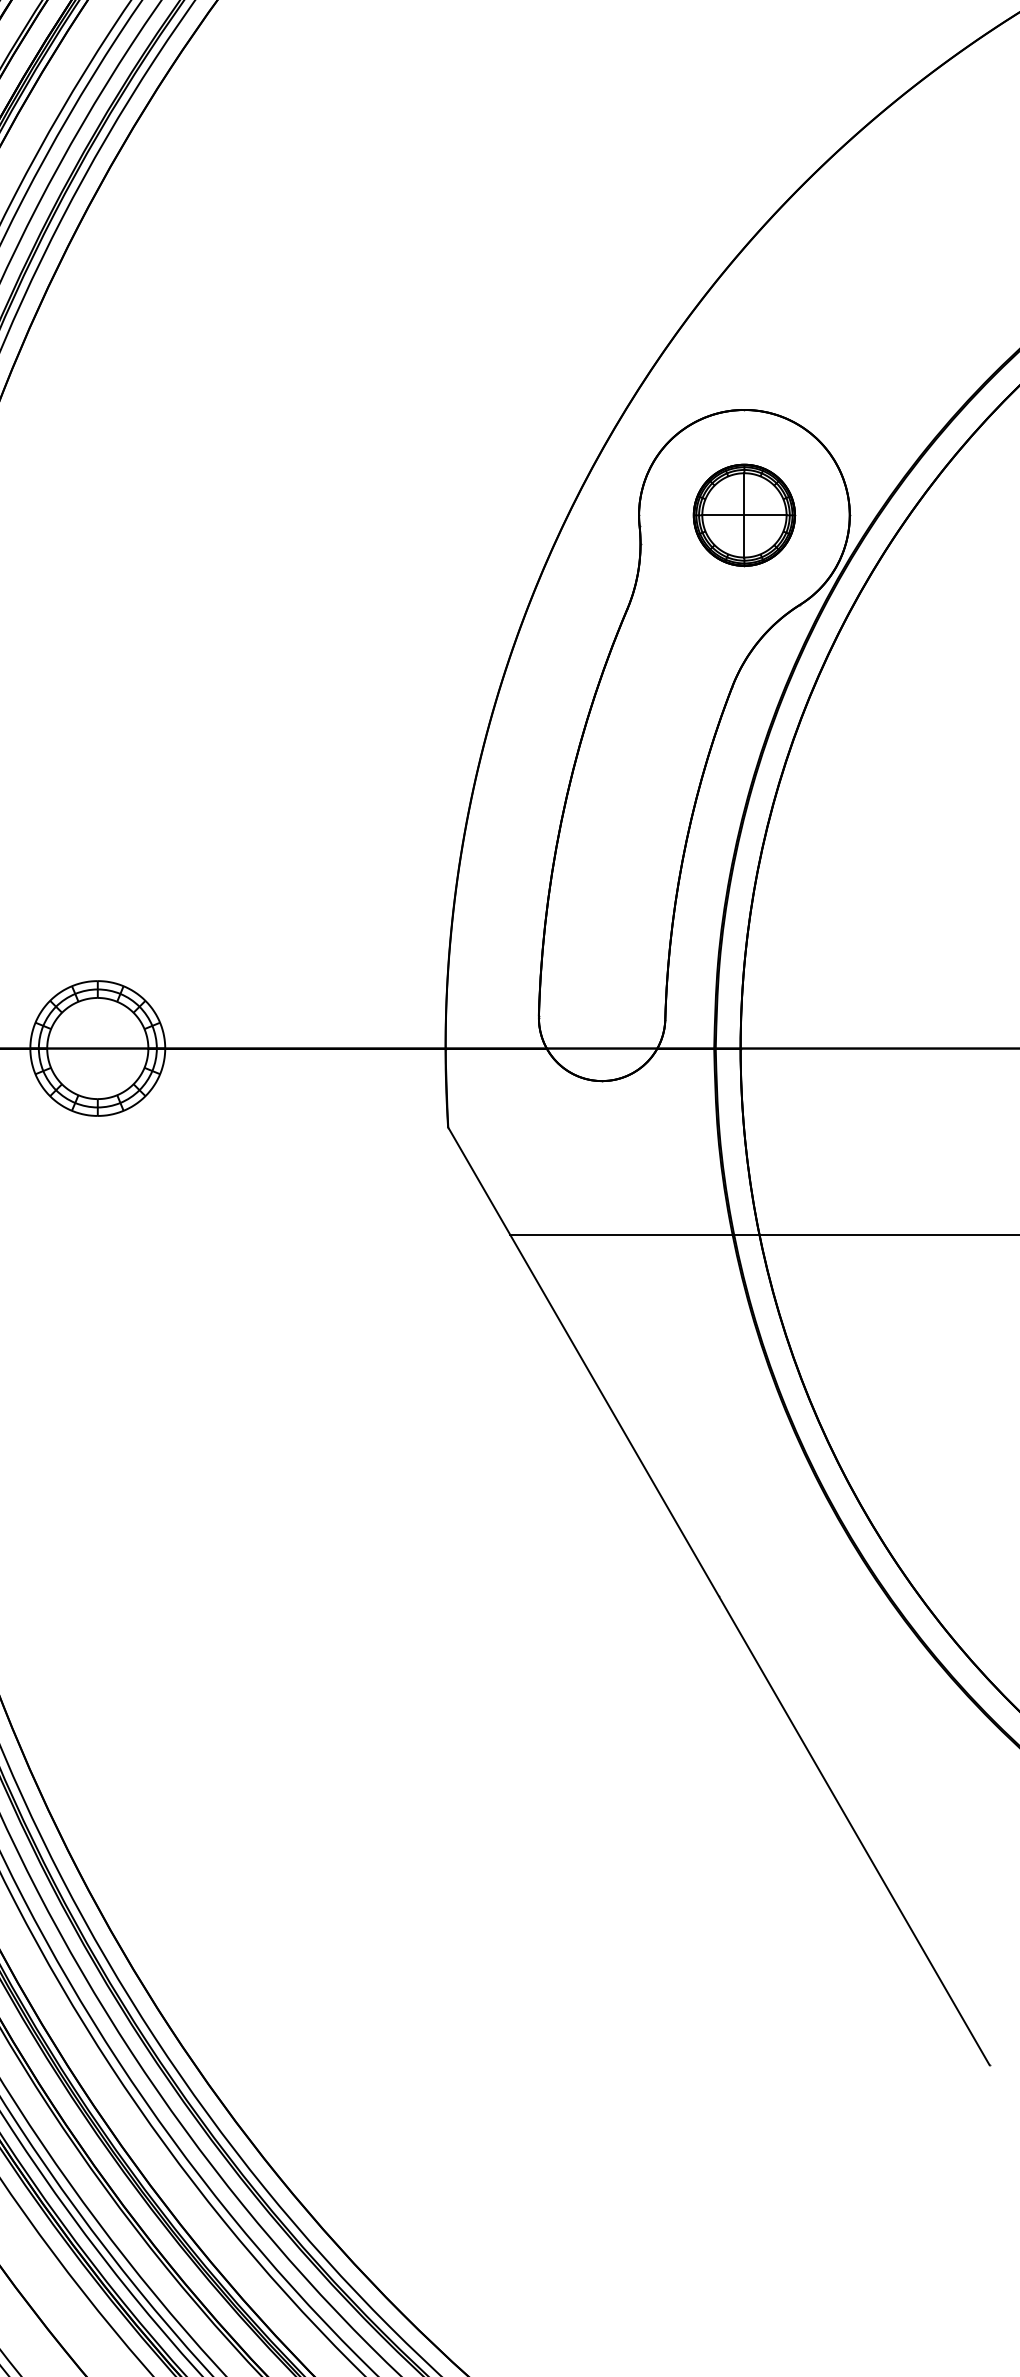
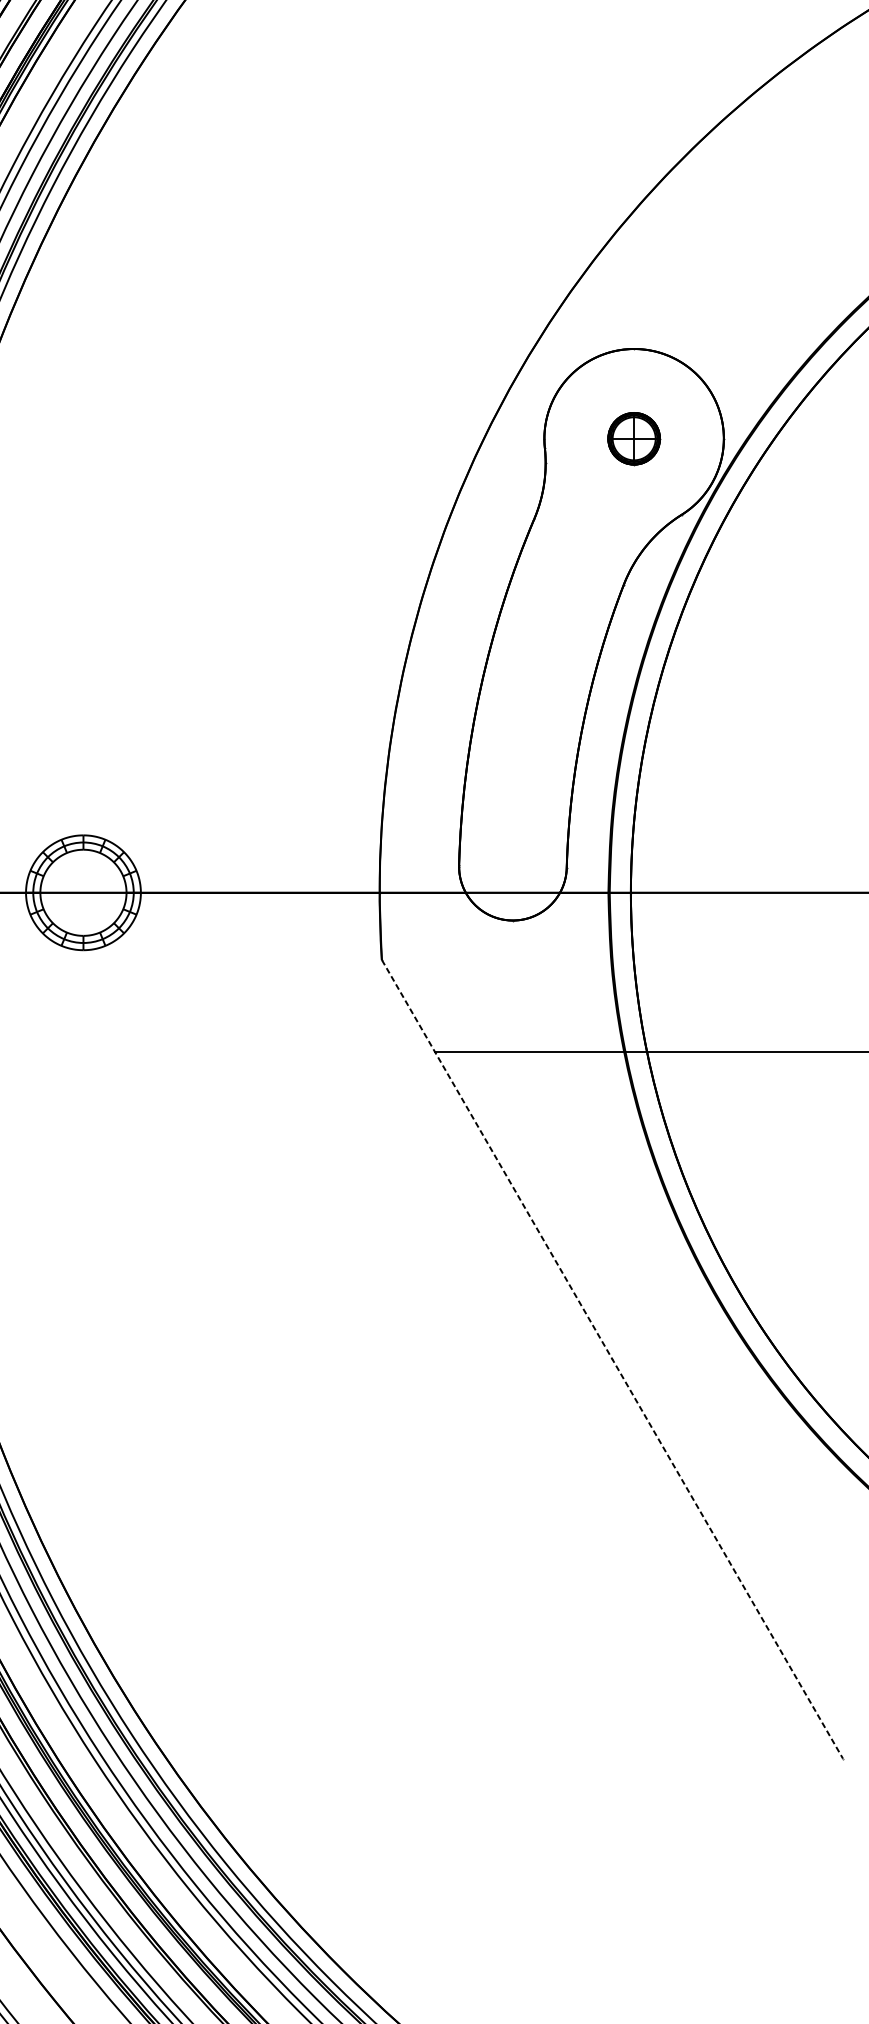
part: (744, 515) -> (634, 438), size x0.6
line: (719, 1596) -> (612, 1359), solid -> dashed

